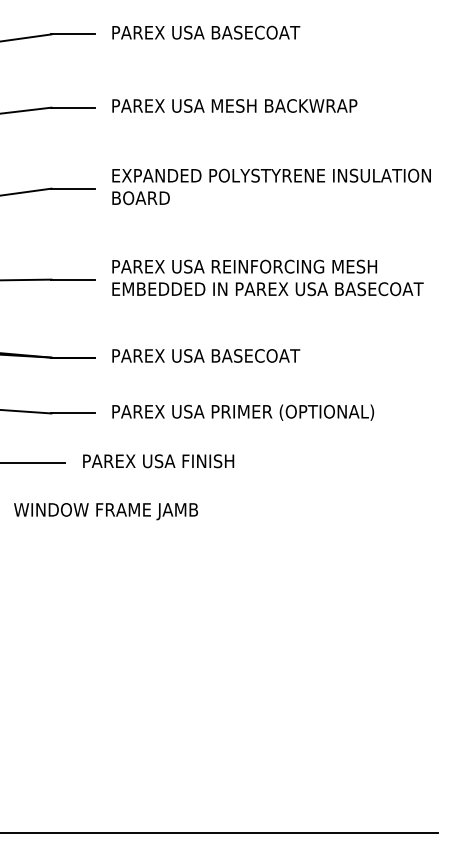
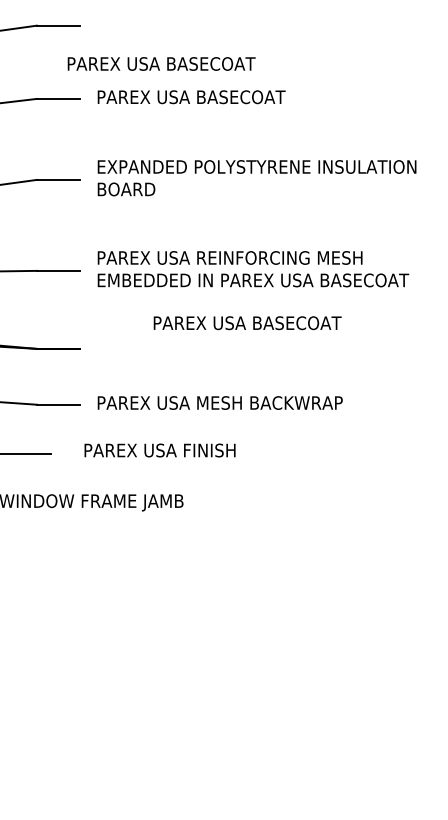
text: (206, 32) -> (161, 63), moved
text: (285, 105) -> (270, 96), PAREX USA MESH BACKWRAP -> PAREX USA BASECOAT
text: (206, 355) -> (247, 322), moved
text: (293, 412) -> (278, 403), PAREX USA PRIMER (OPTIONAL) -> PAREX USA MESH BACKWRAP
text: (158, 461) -> (159, 450), moved

